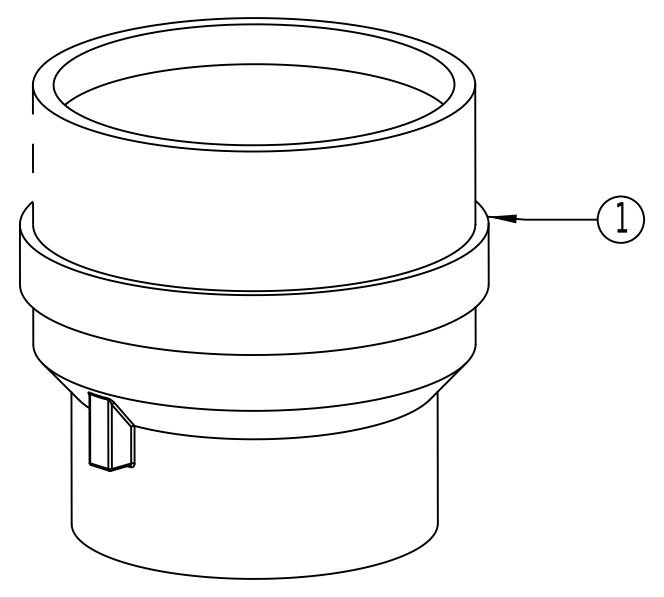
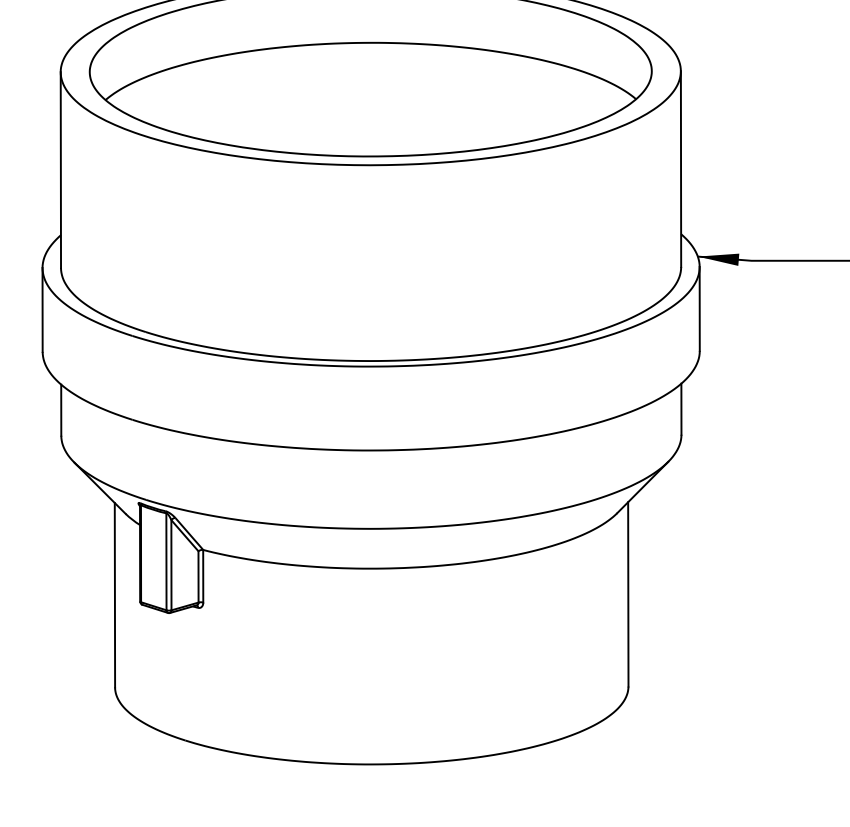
line: (32, 154) -> (60, 169), dashed -> solid

